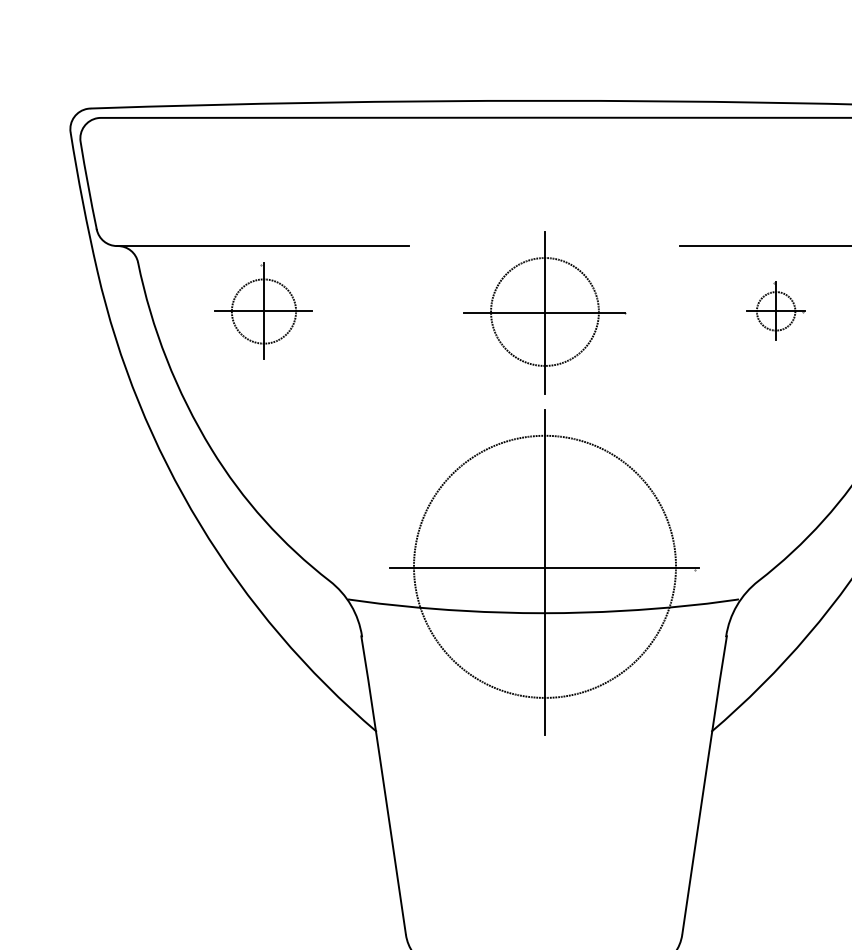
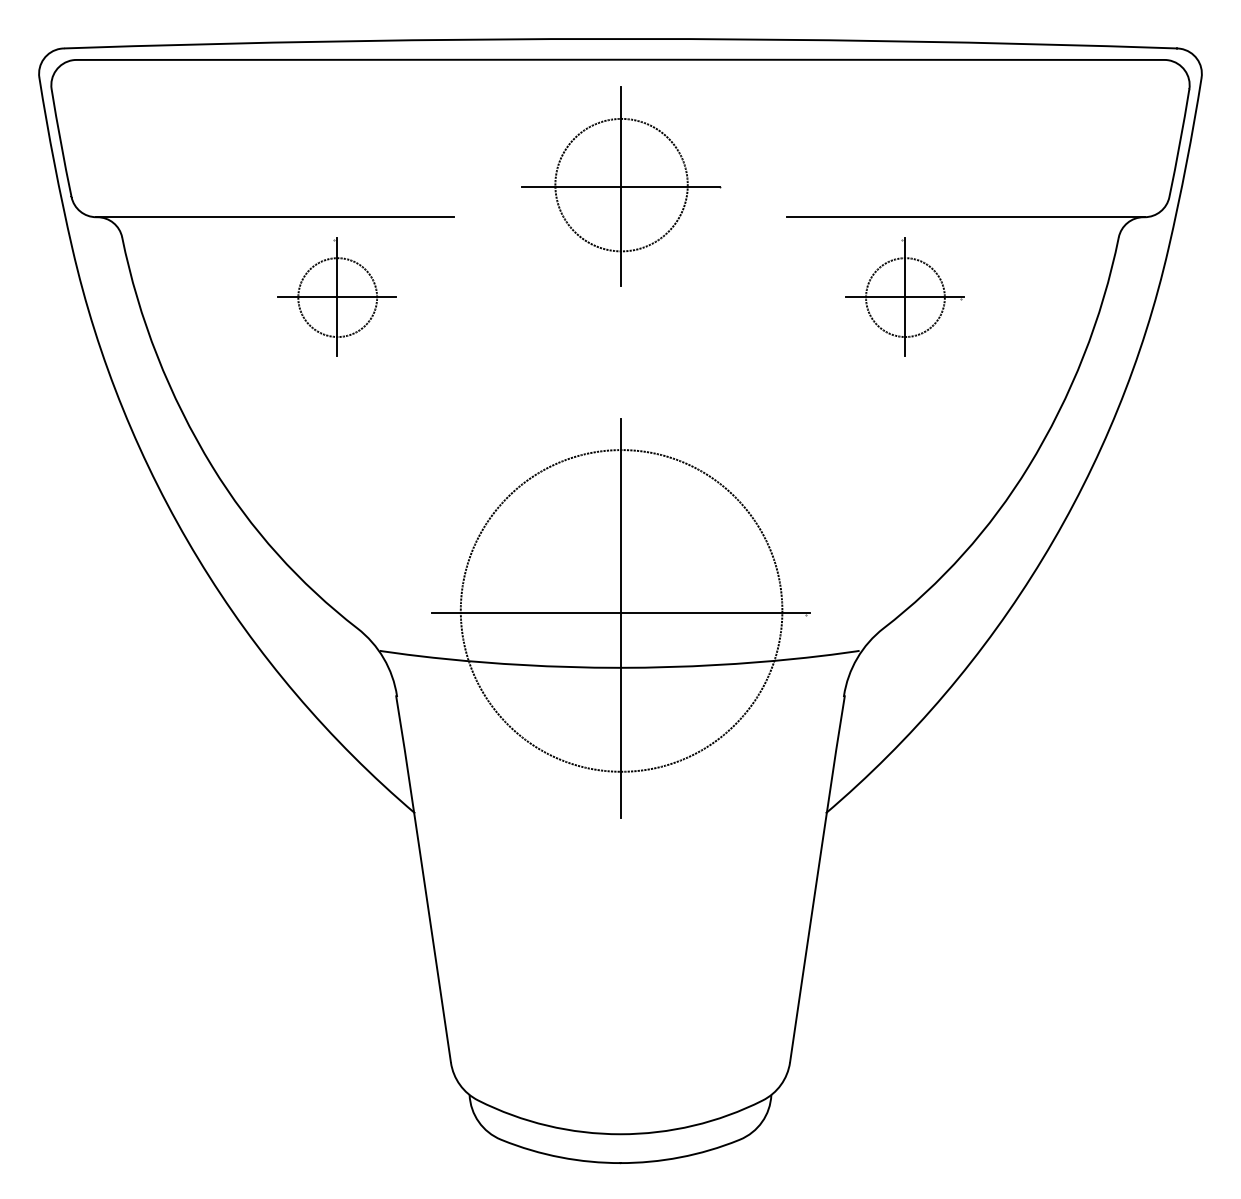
part: (262, 310) -> (336, 296), moved
part: (775, 310) -> (904, 296), size x1.67
part: (544, 313) -> (621, 186), moved

